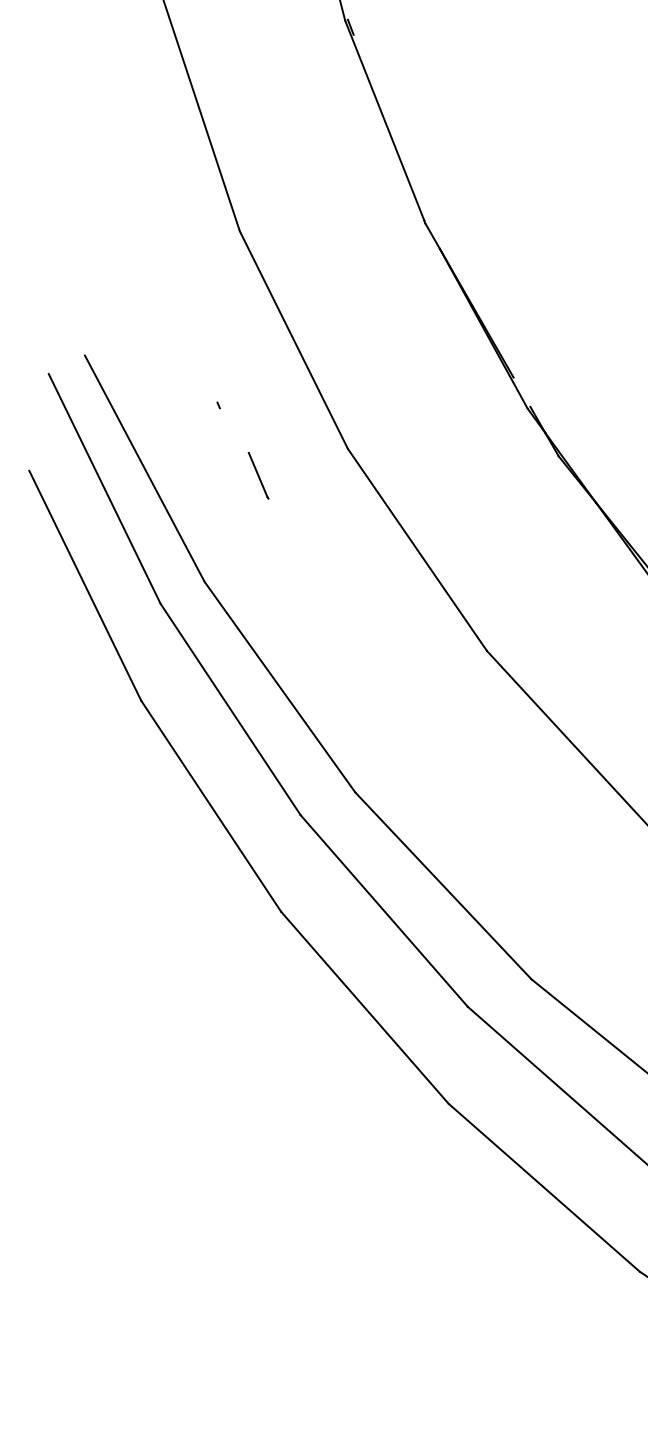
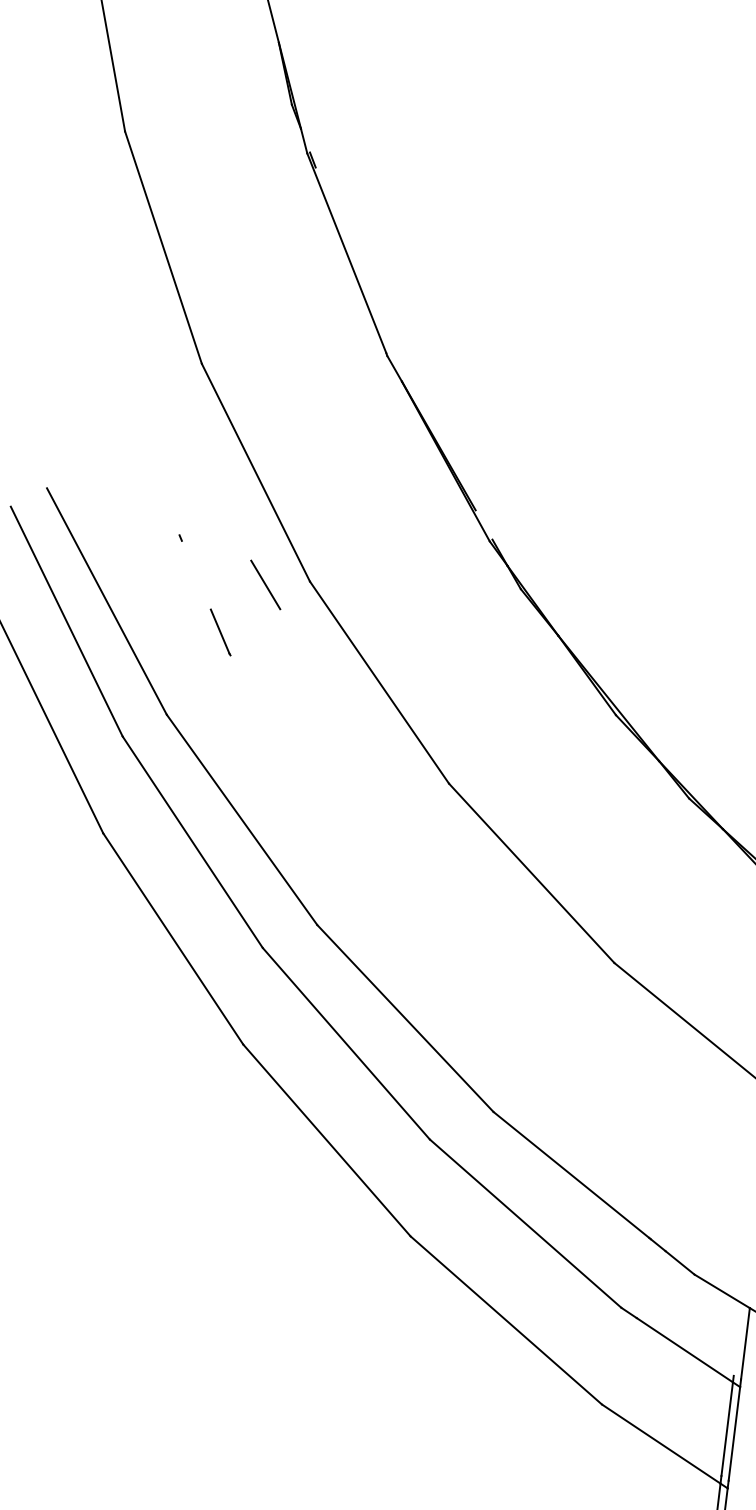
line: (303, 451) -> (265, 584), added
line: (258, 475) -> (220, 632), moved

